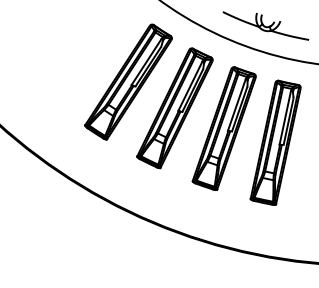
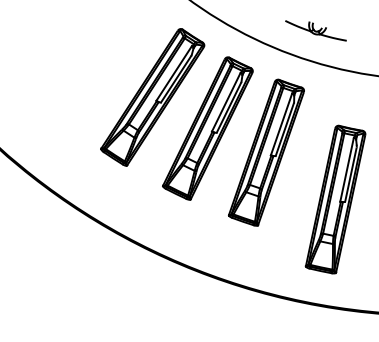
part: (265, 25) -> (315, 30), size x0.6
part: (275, 142) -> (335, 199), moved

